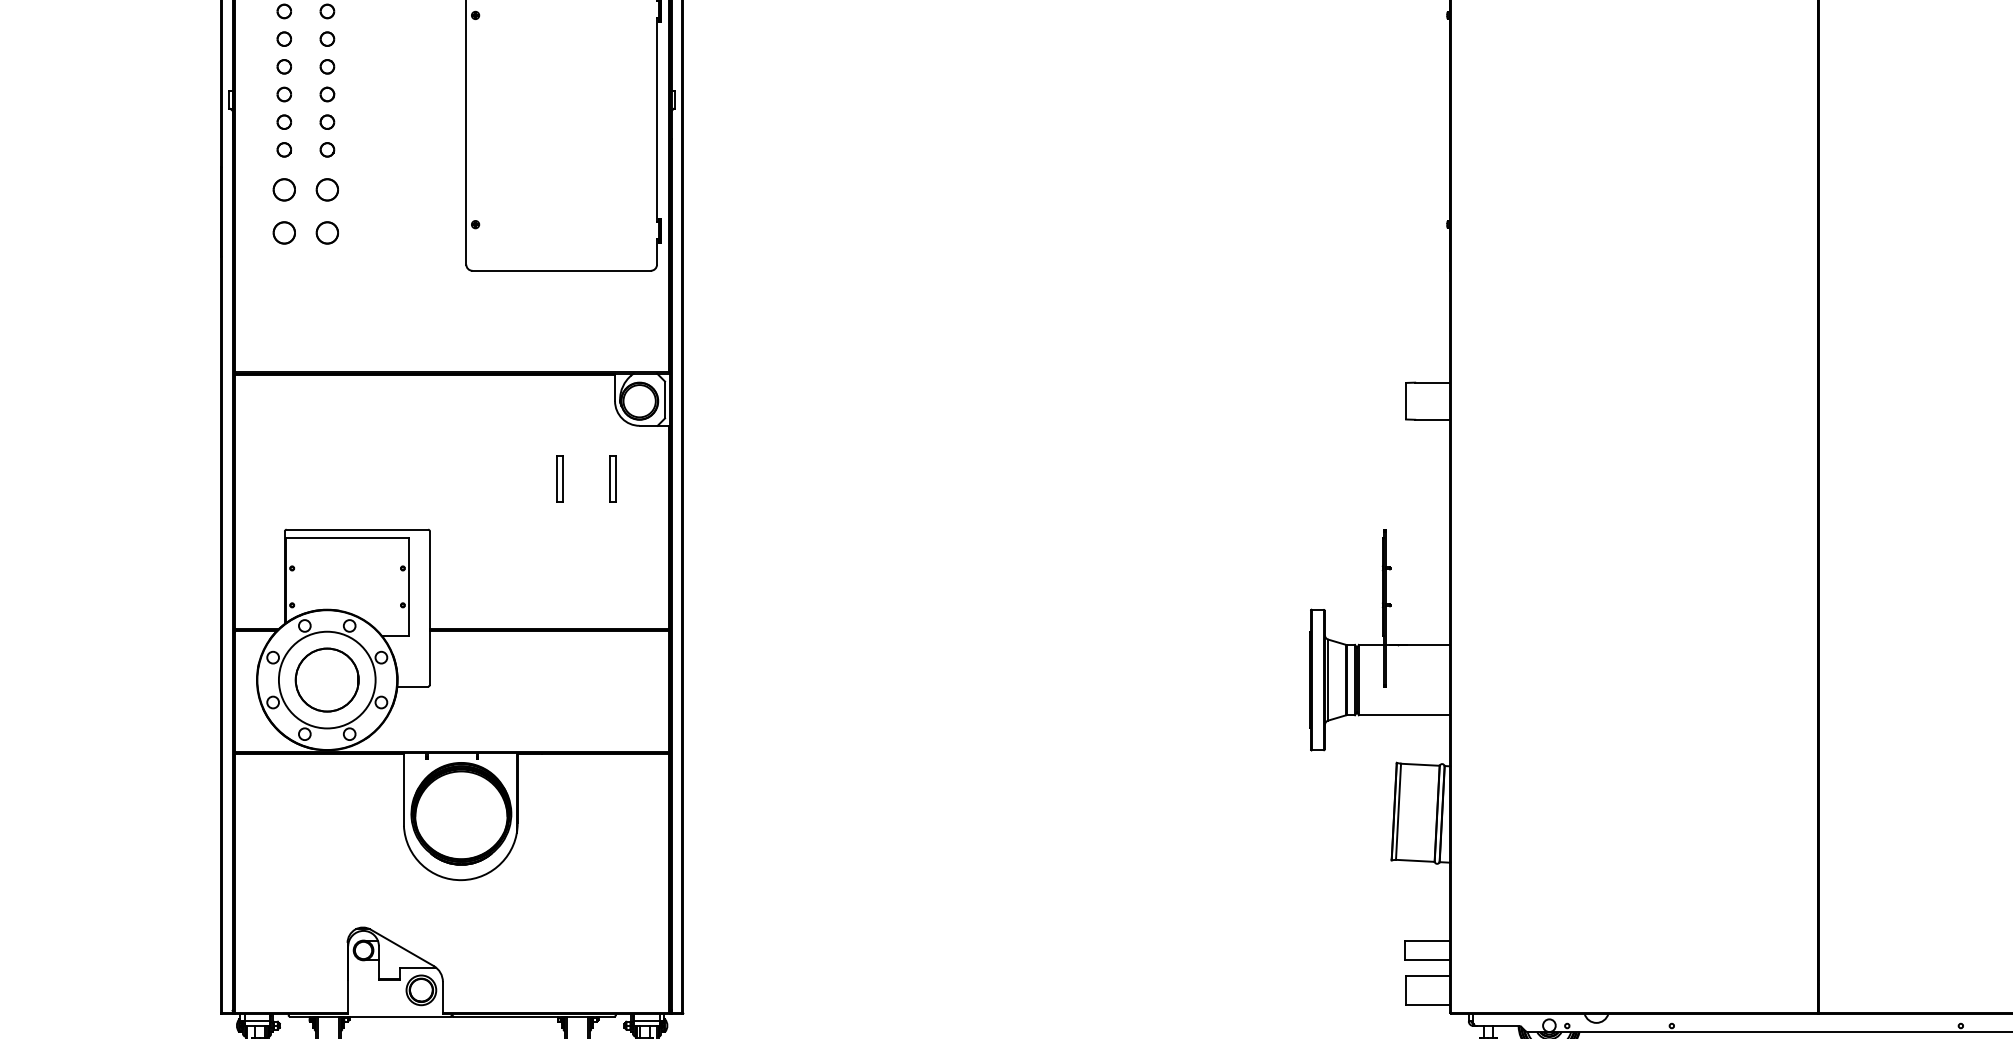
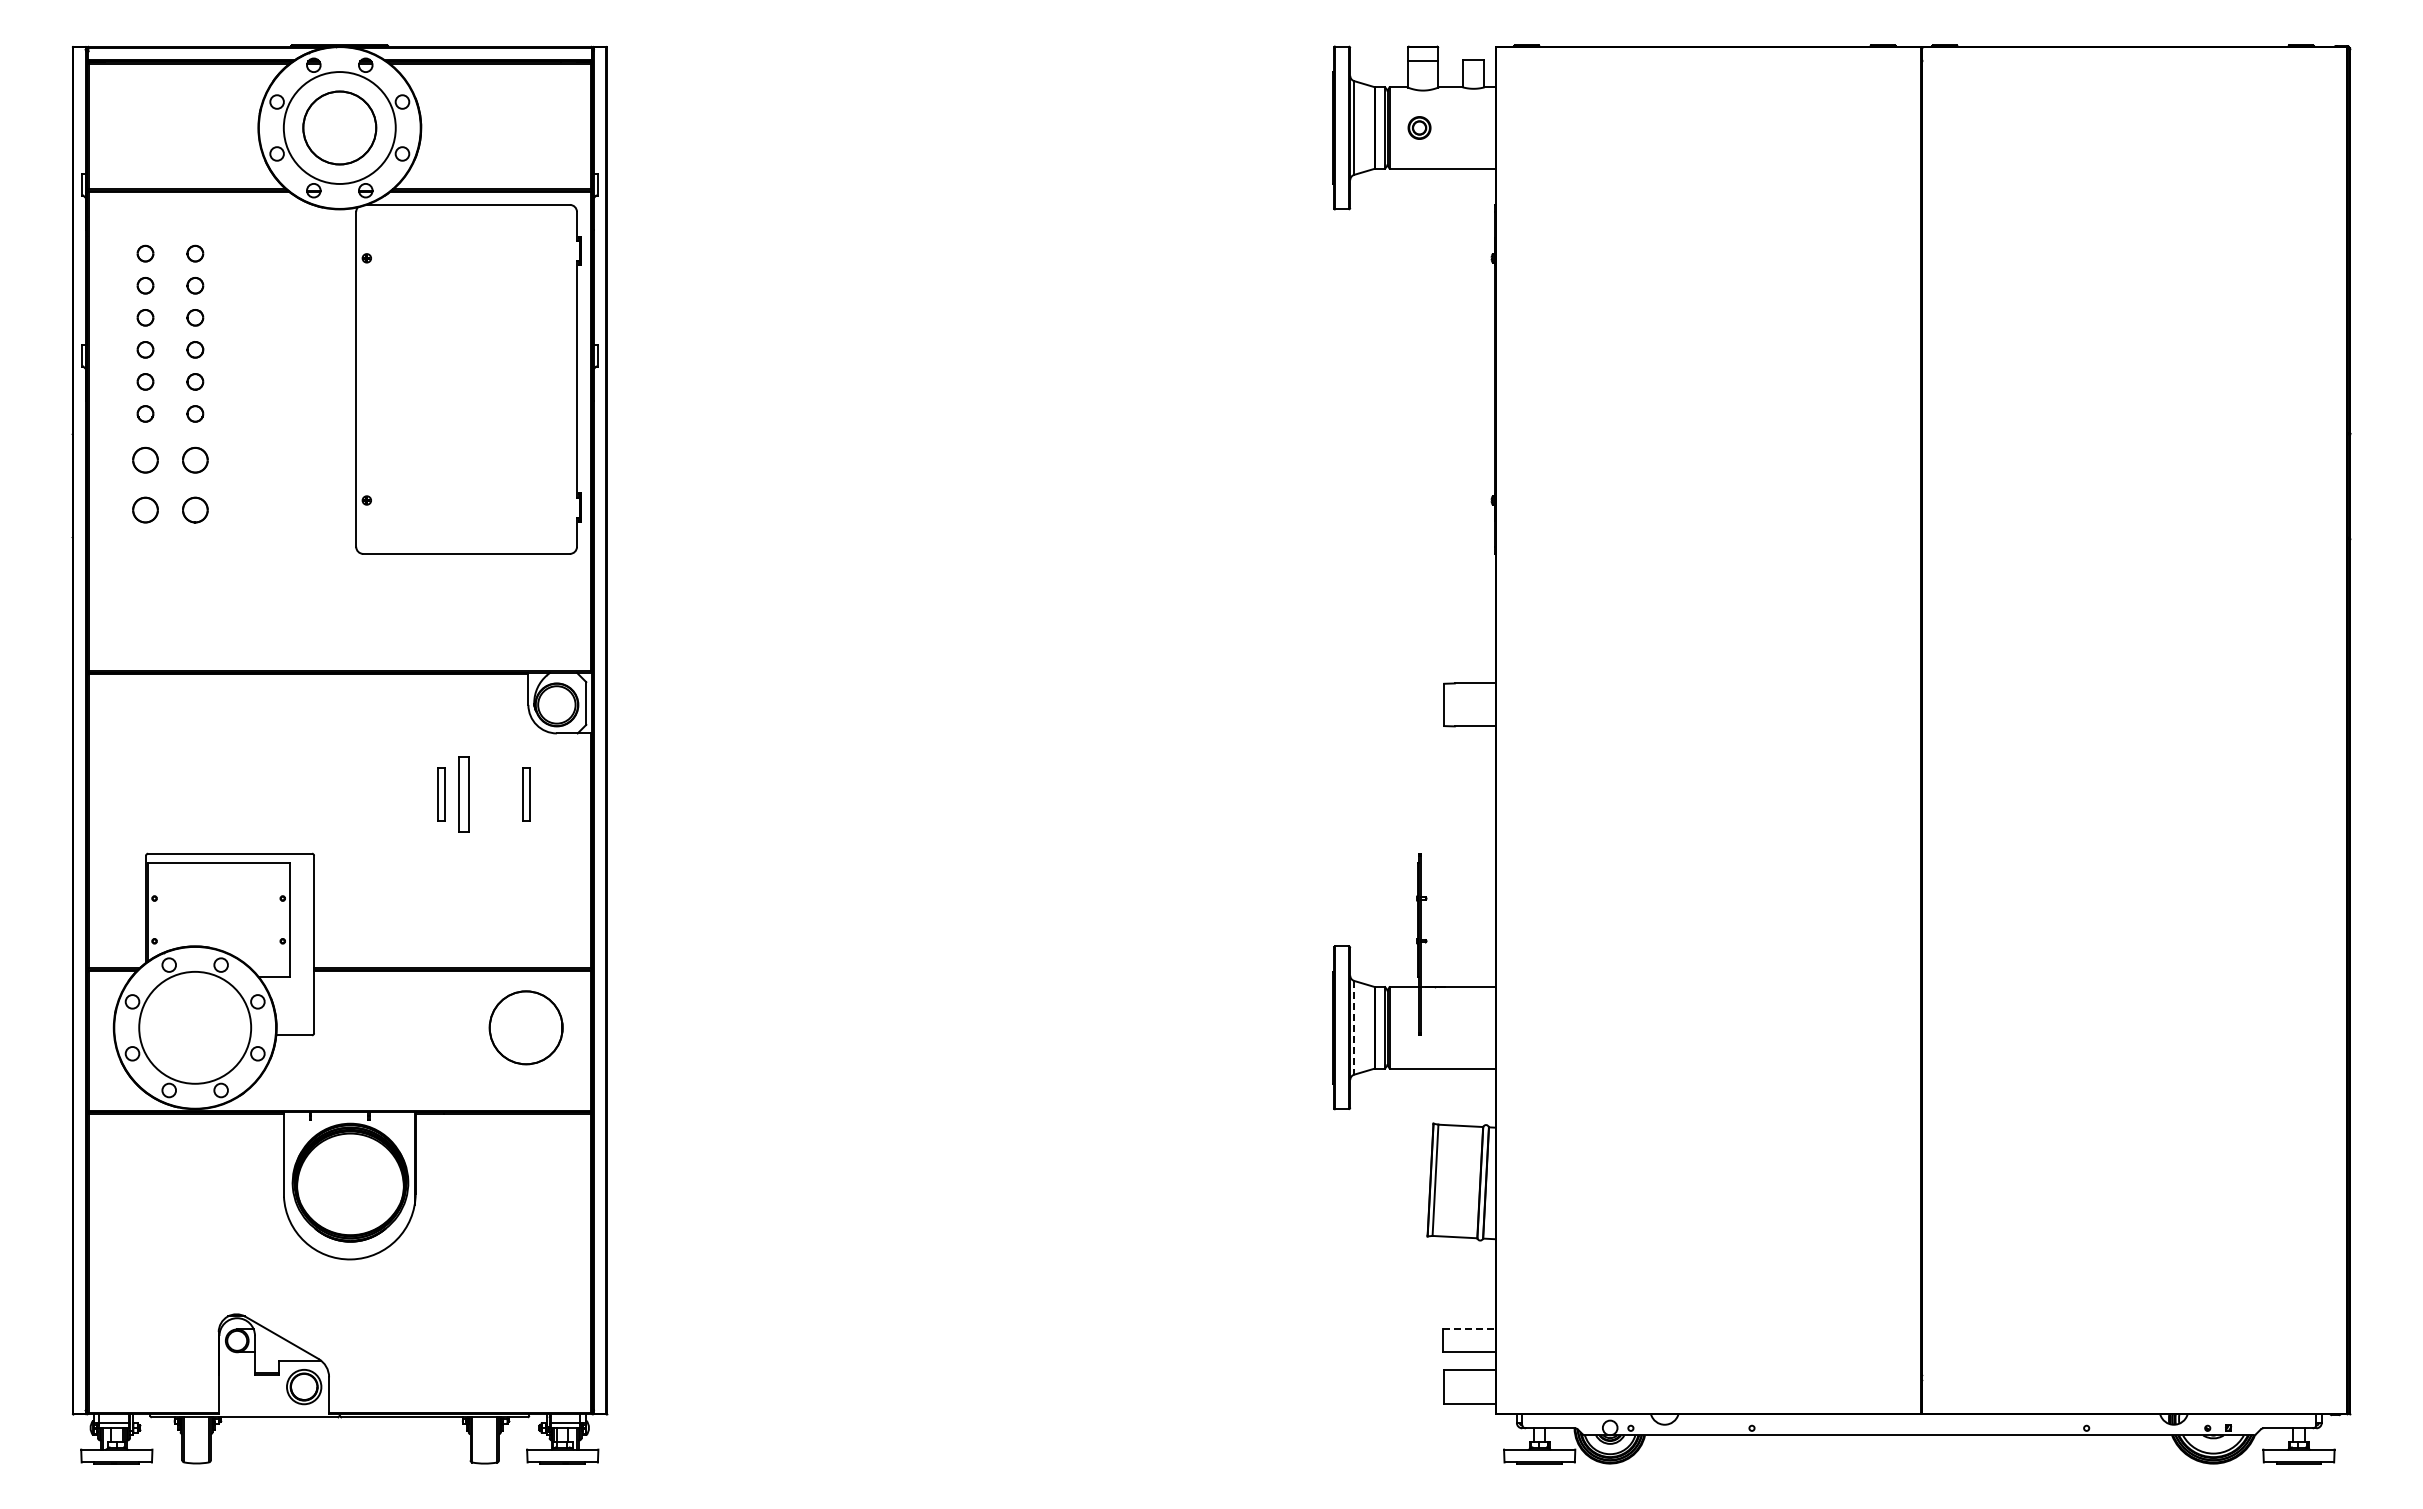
part: (539, 478) -> (441, 794), added
part: (559, 478) -> (464, 794), size x1.4
part: (326, 679) -> (525, 1027), moved
line: (1328, 679) -> (1354, 1027), solid -> dashed
line: (1427, 940) -> (1469, 1329), solid -> dashed

